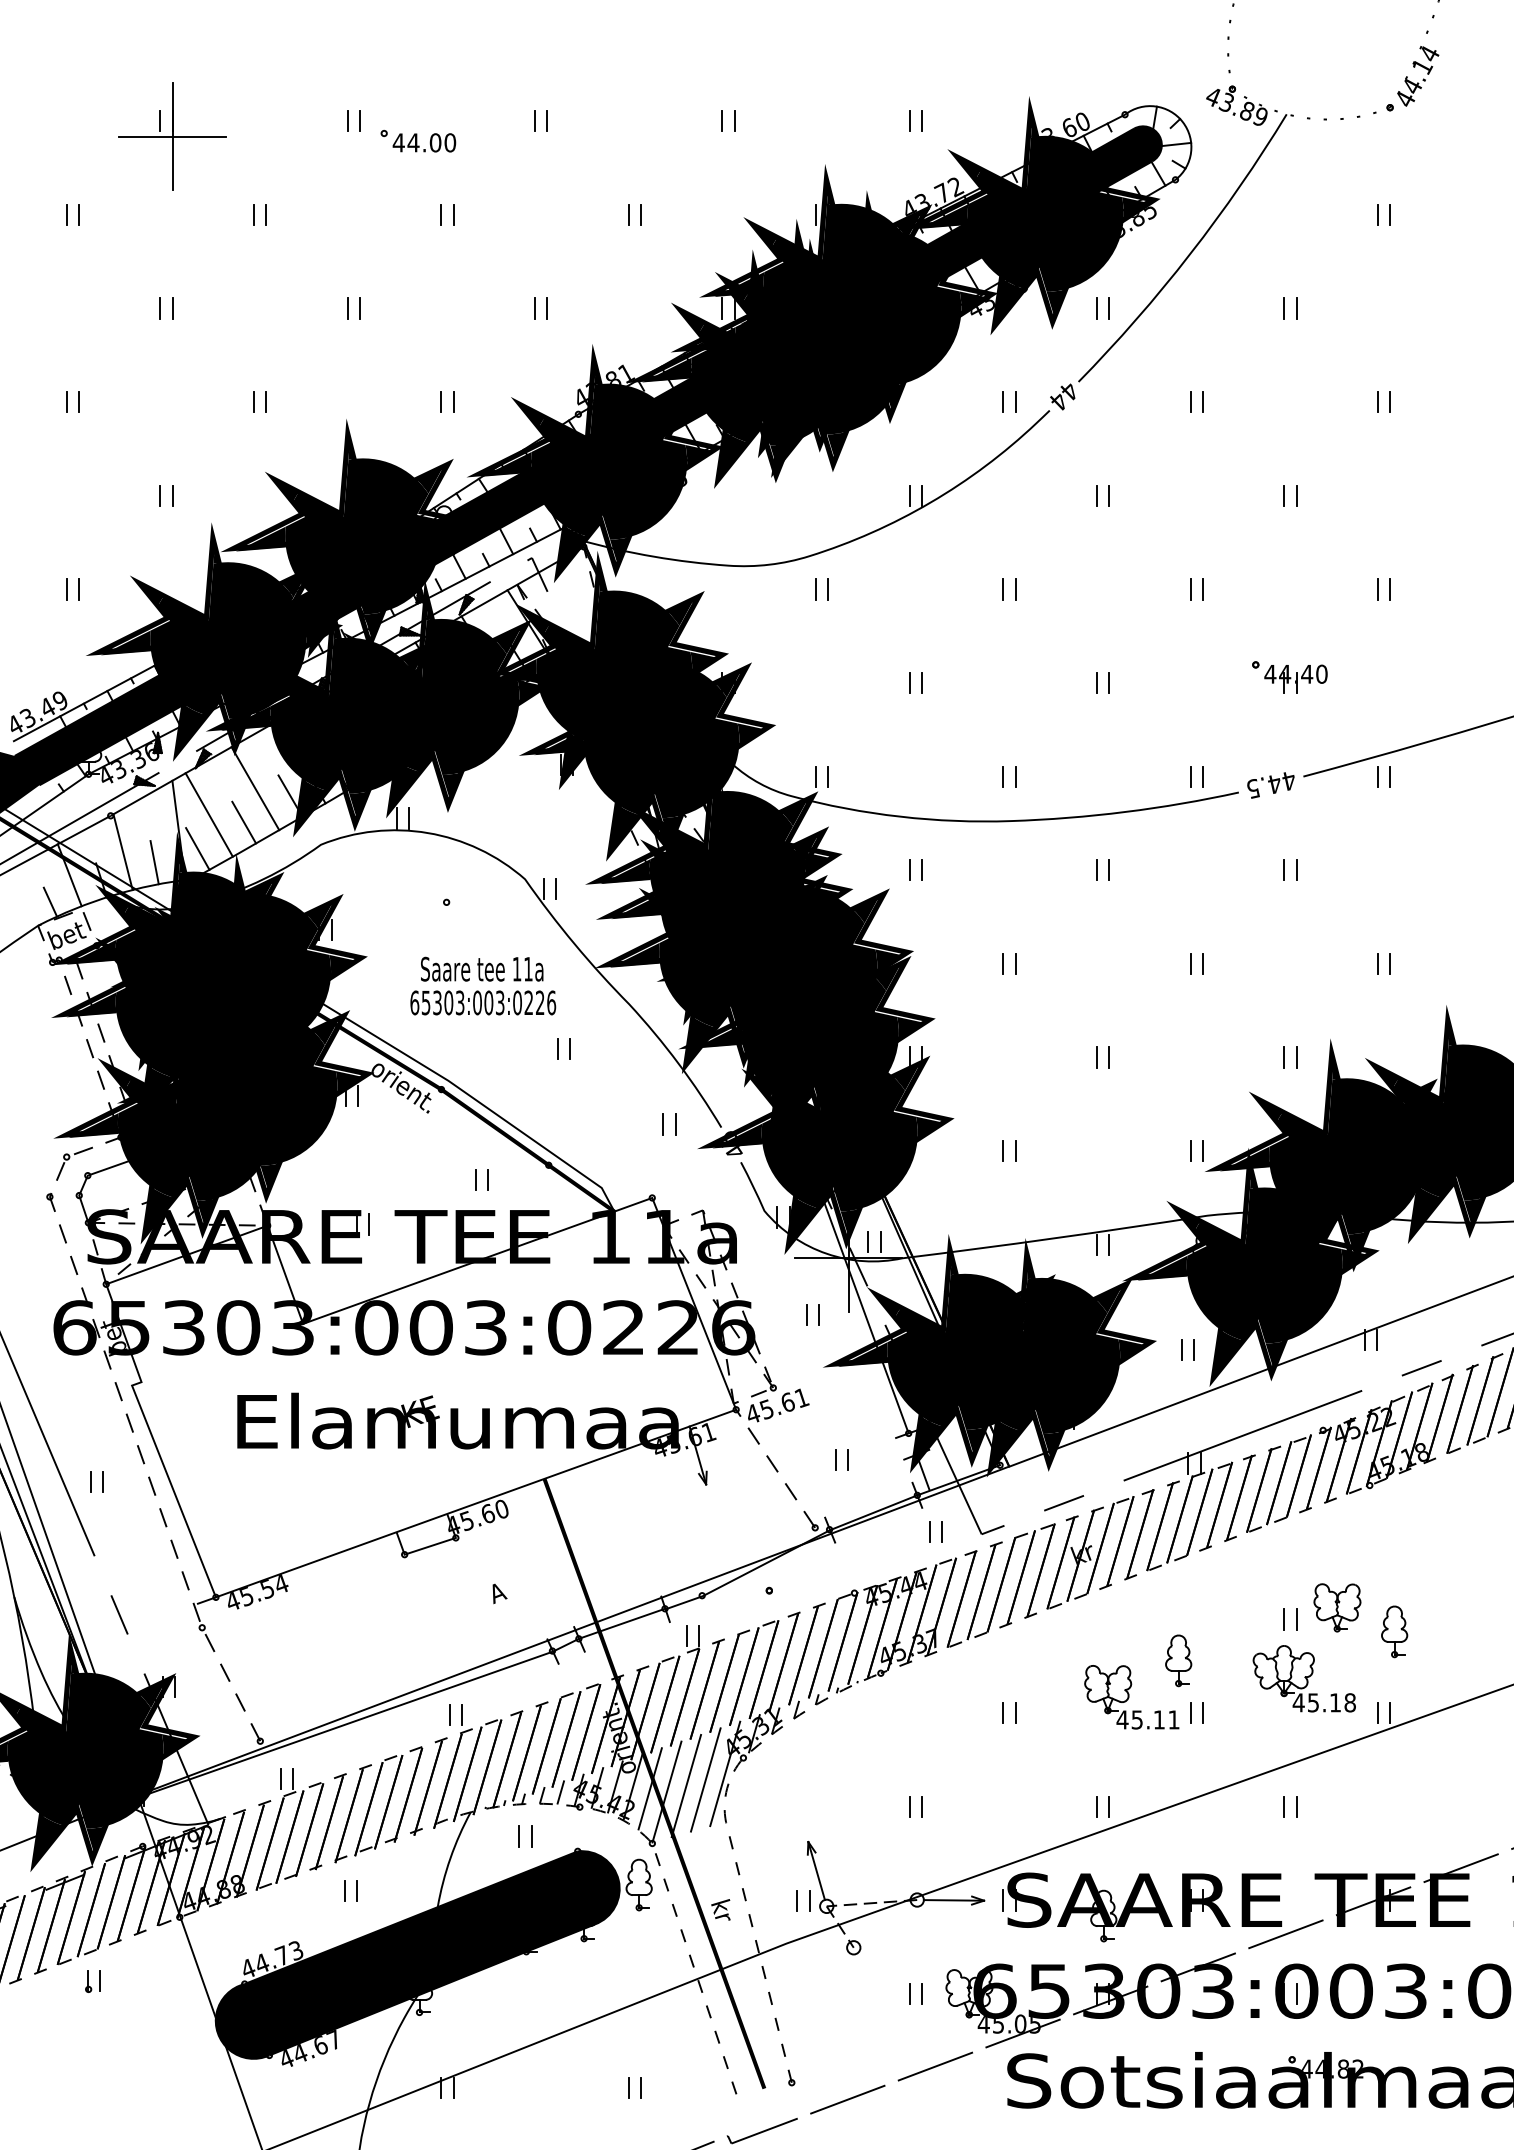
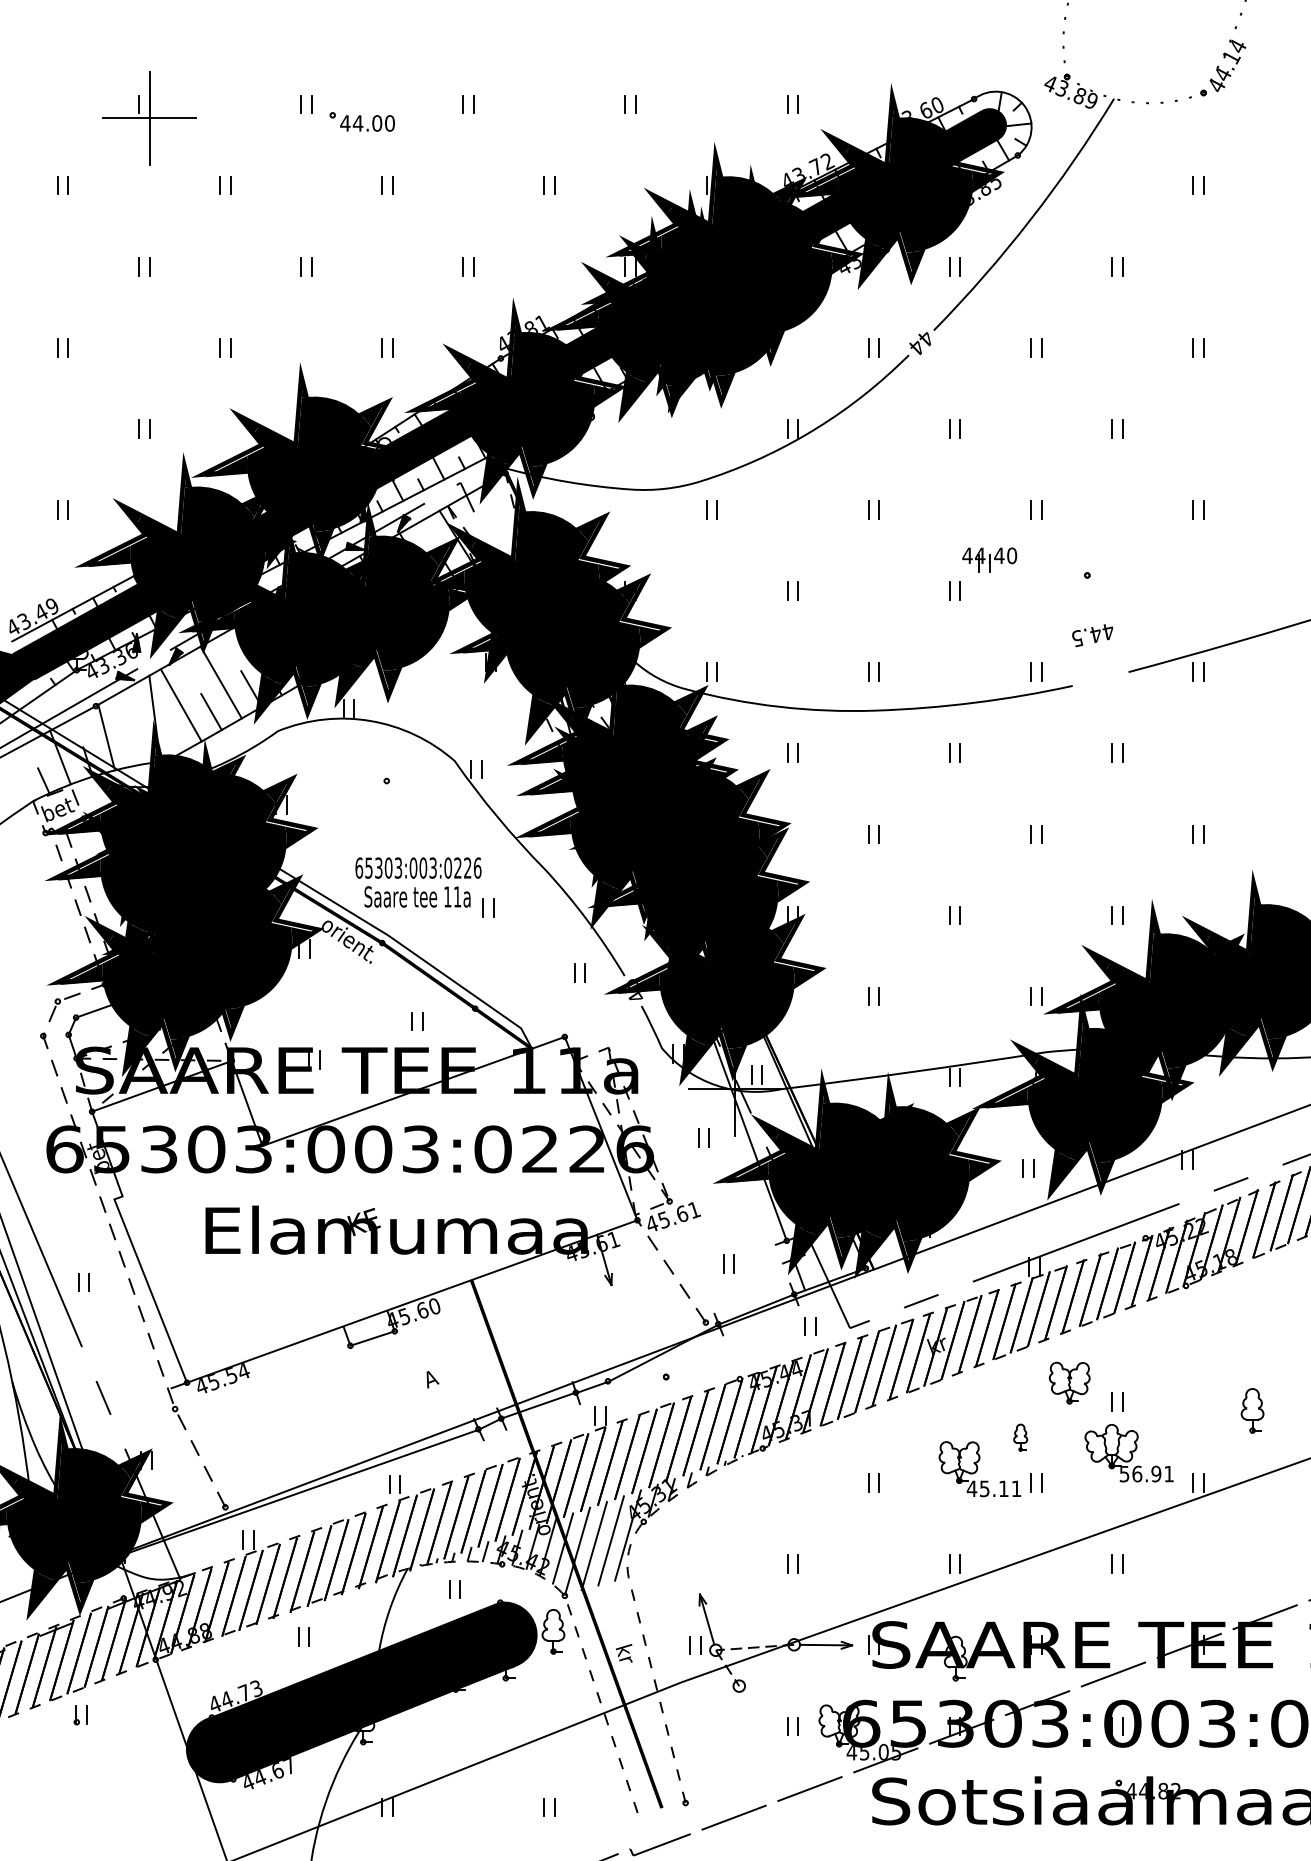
part: (1295, 678) -> (989, 559), moved
text: (1270, 785) -> (1092, 635), moved
line: (197, 848) -> (171, 734), removed
line: (154, 862) -> (133, 746), removed
text: (482, 968) -> (417, 896), moved
part: (1337, 1607) -> (1069, 1382), moved
part: (1394, 1631) -> (1252, 1410), moved
part: (1178, 1660) -> (1020, 1437), size x0.6
text: (1323, 1702) -> (1145, 1473), 45.18 -> 56.91

